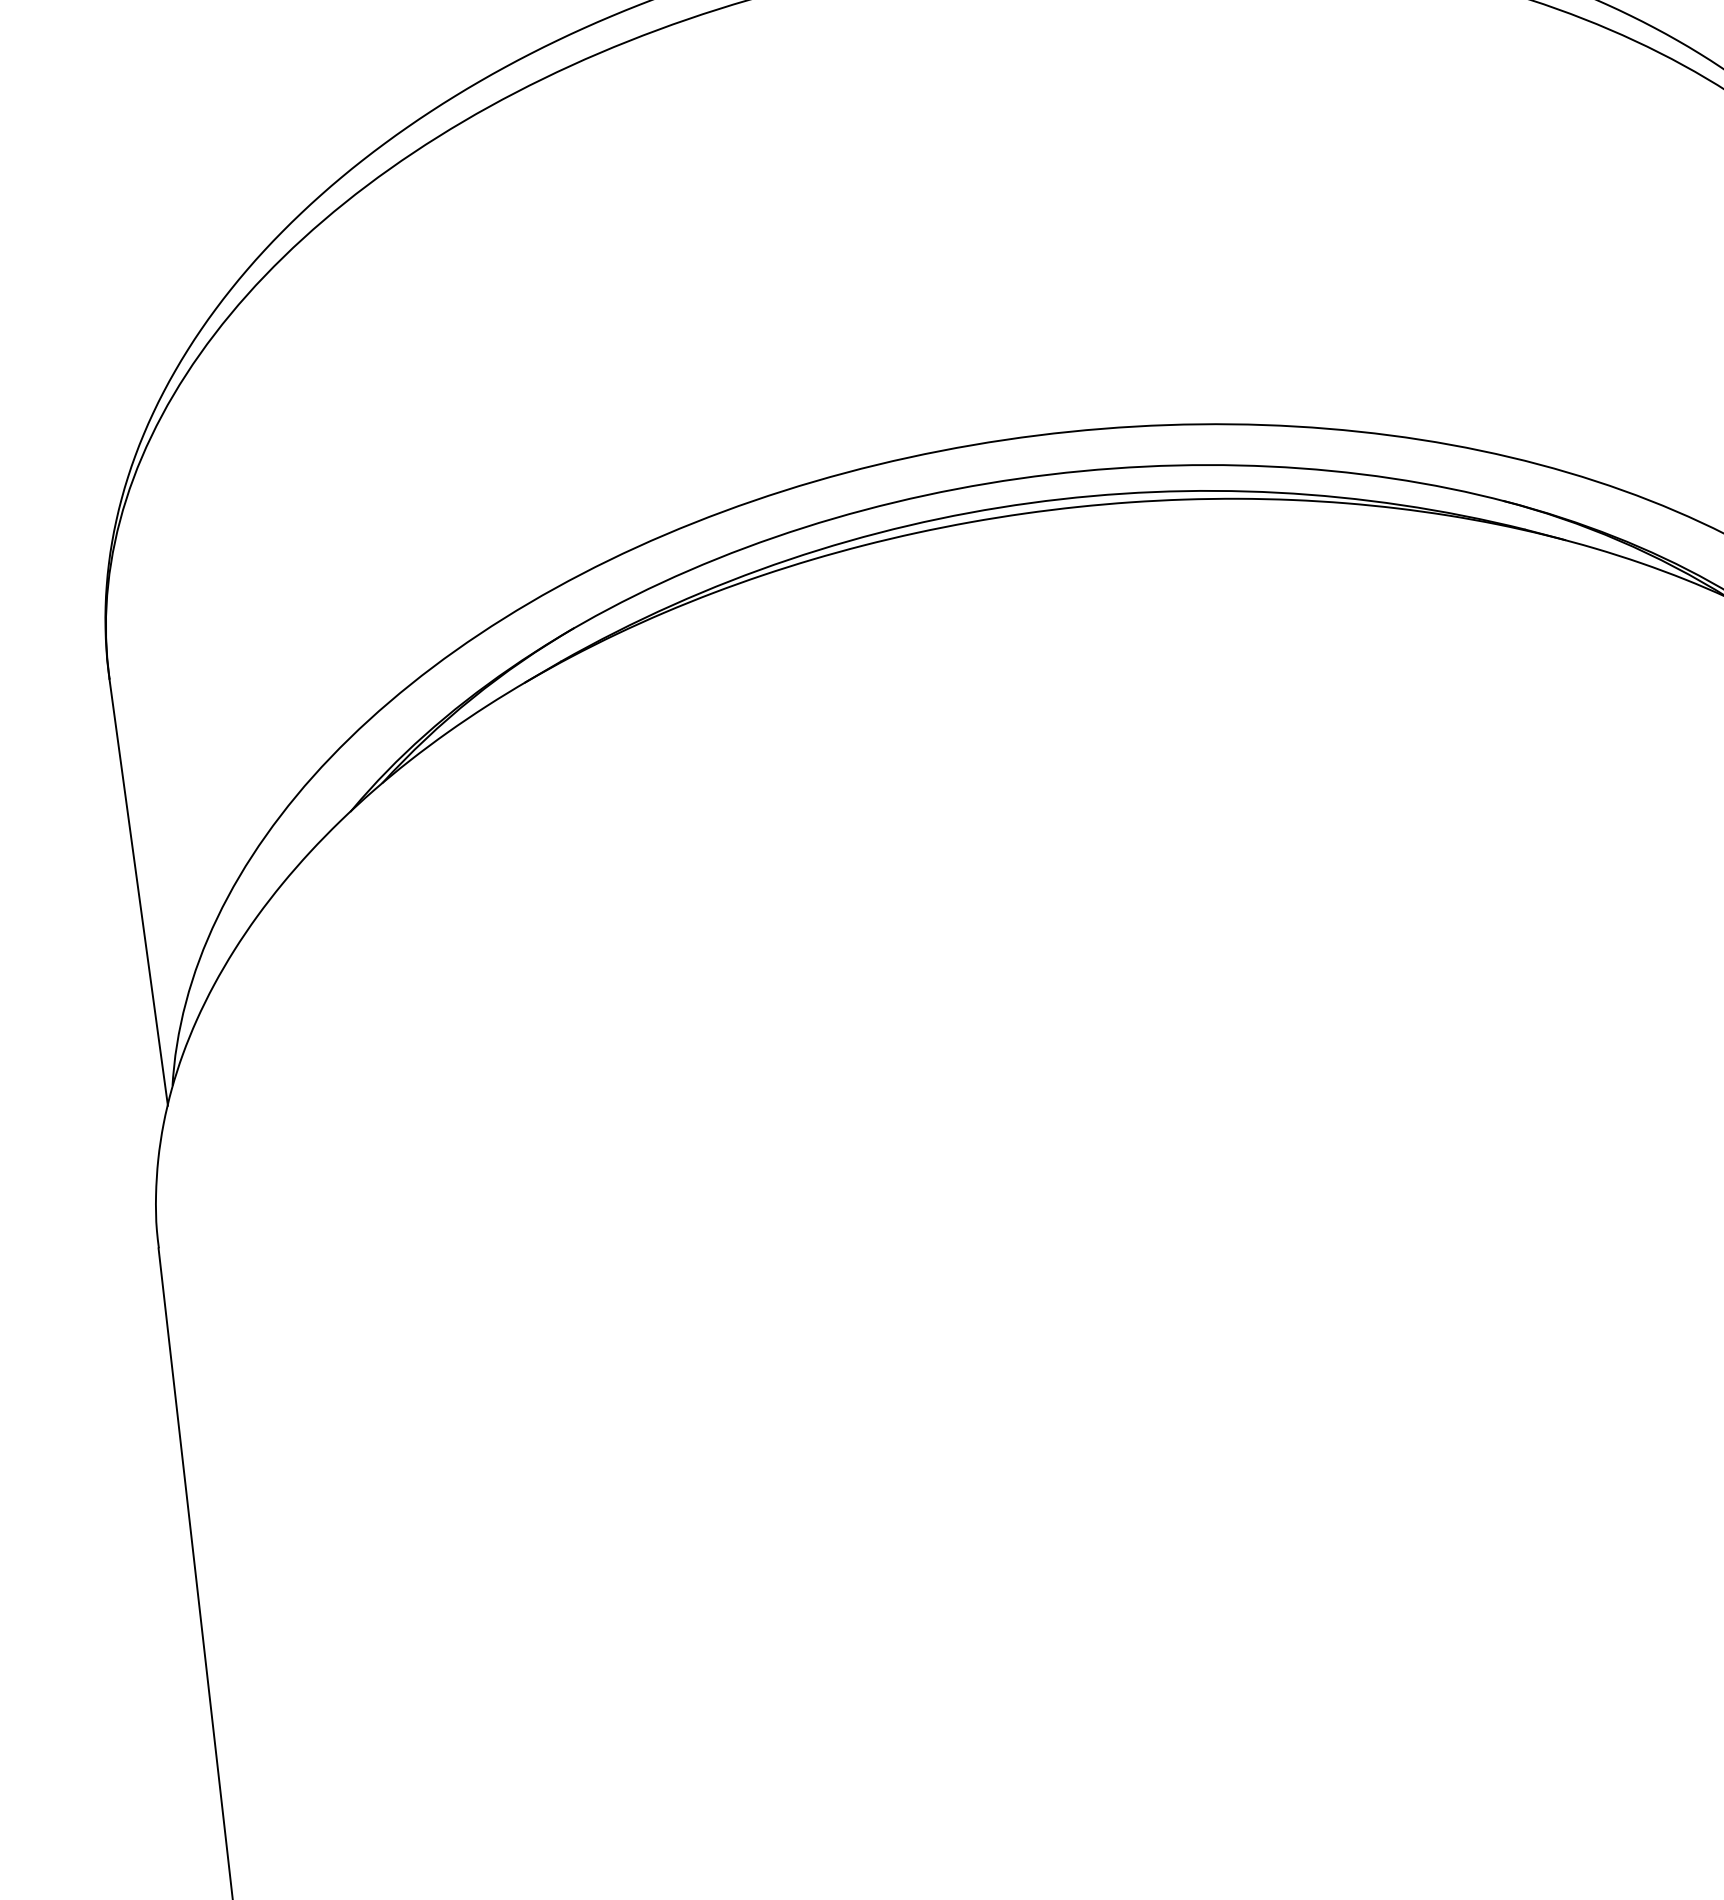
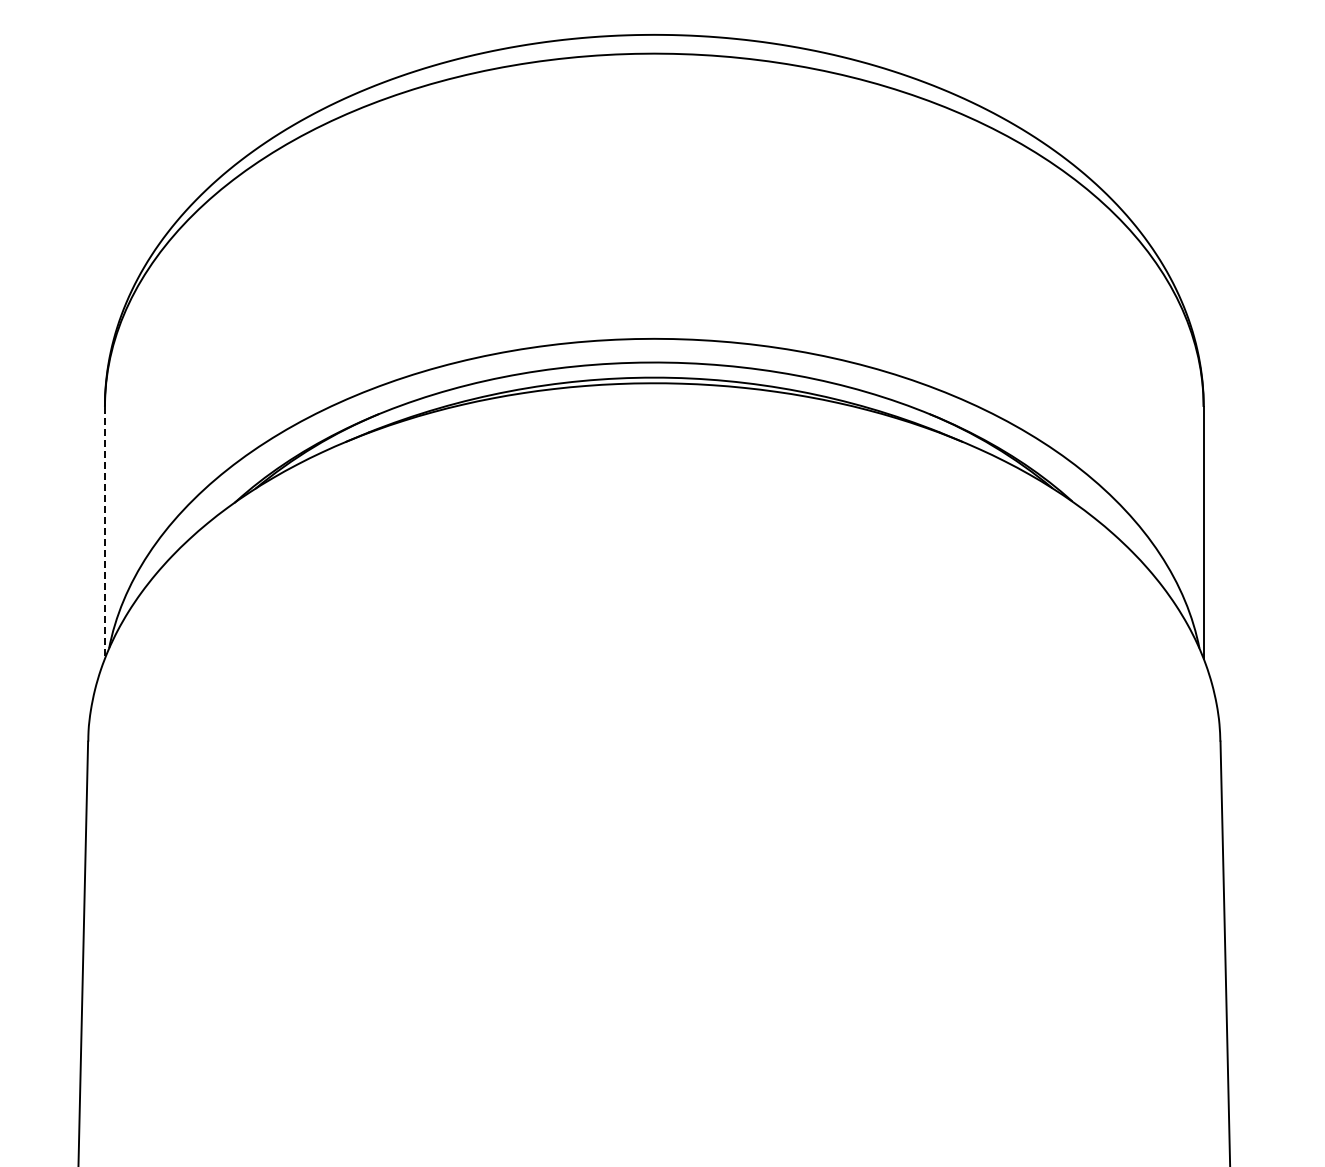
line: (138, 893) -> (104, 533), solid -> dashed

